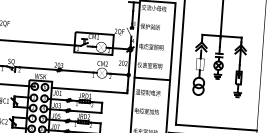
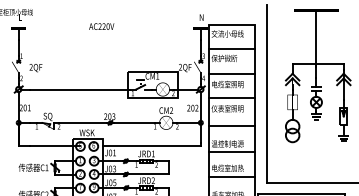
line: (156, 20) -> (231, 49), added
line: (154, 38) -> (231, 73), added
line: (153, 58) -> (231, 98), added
line: (150, 98) -> (231, 151), added
line: (149, 117) -> (231, 176), added

